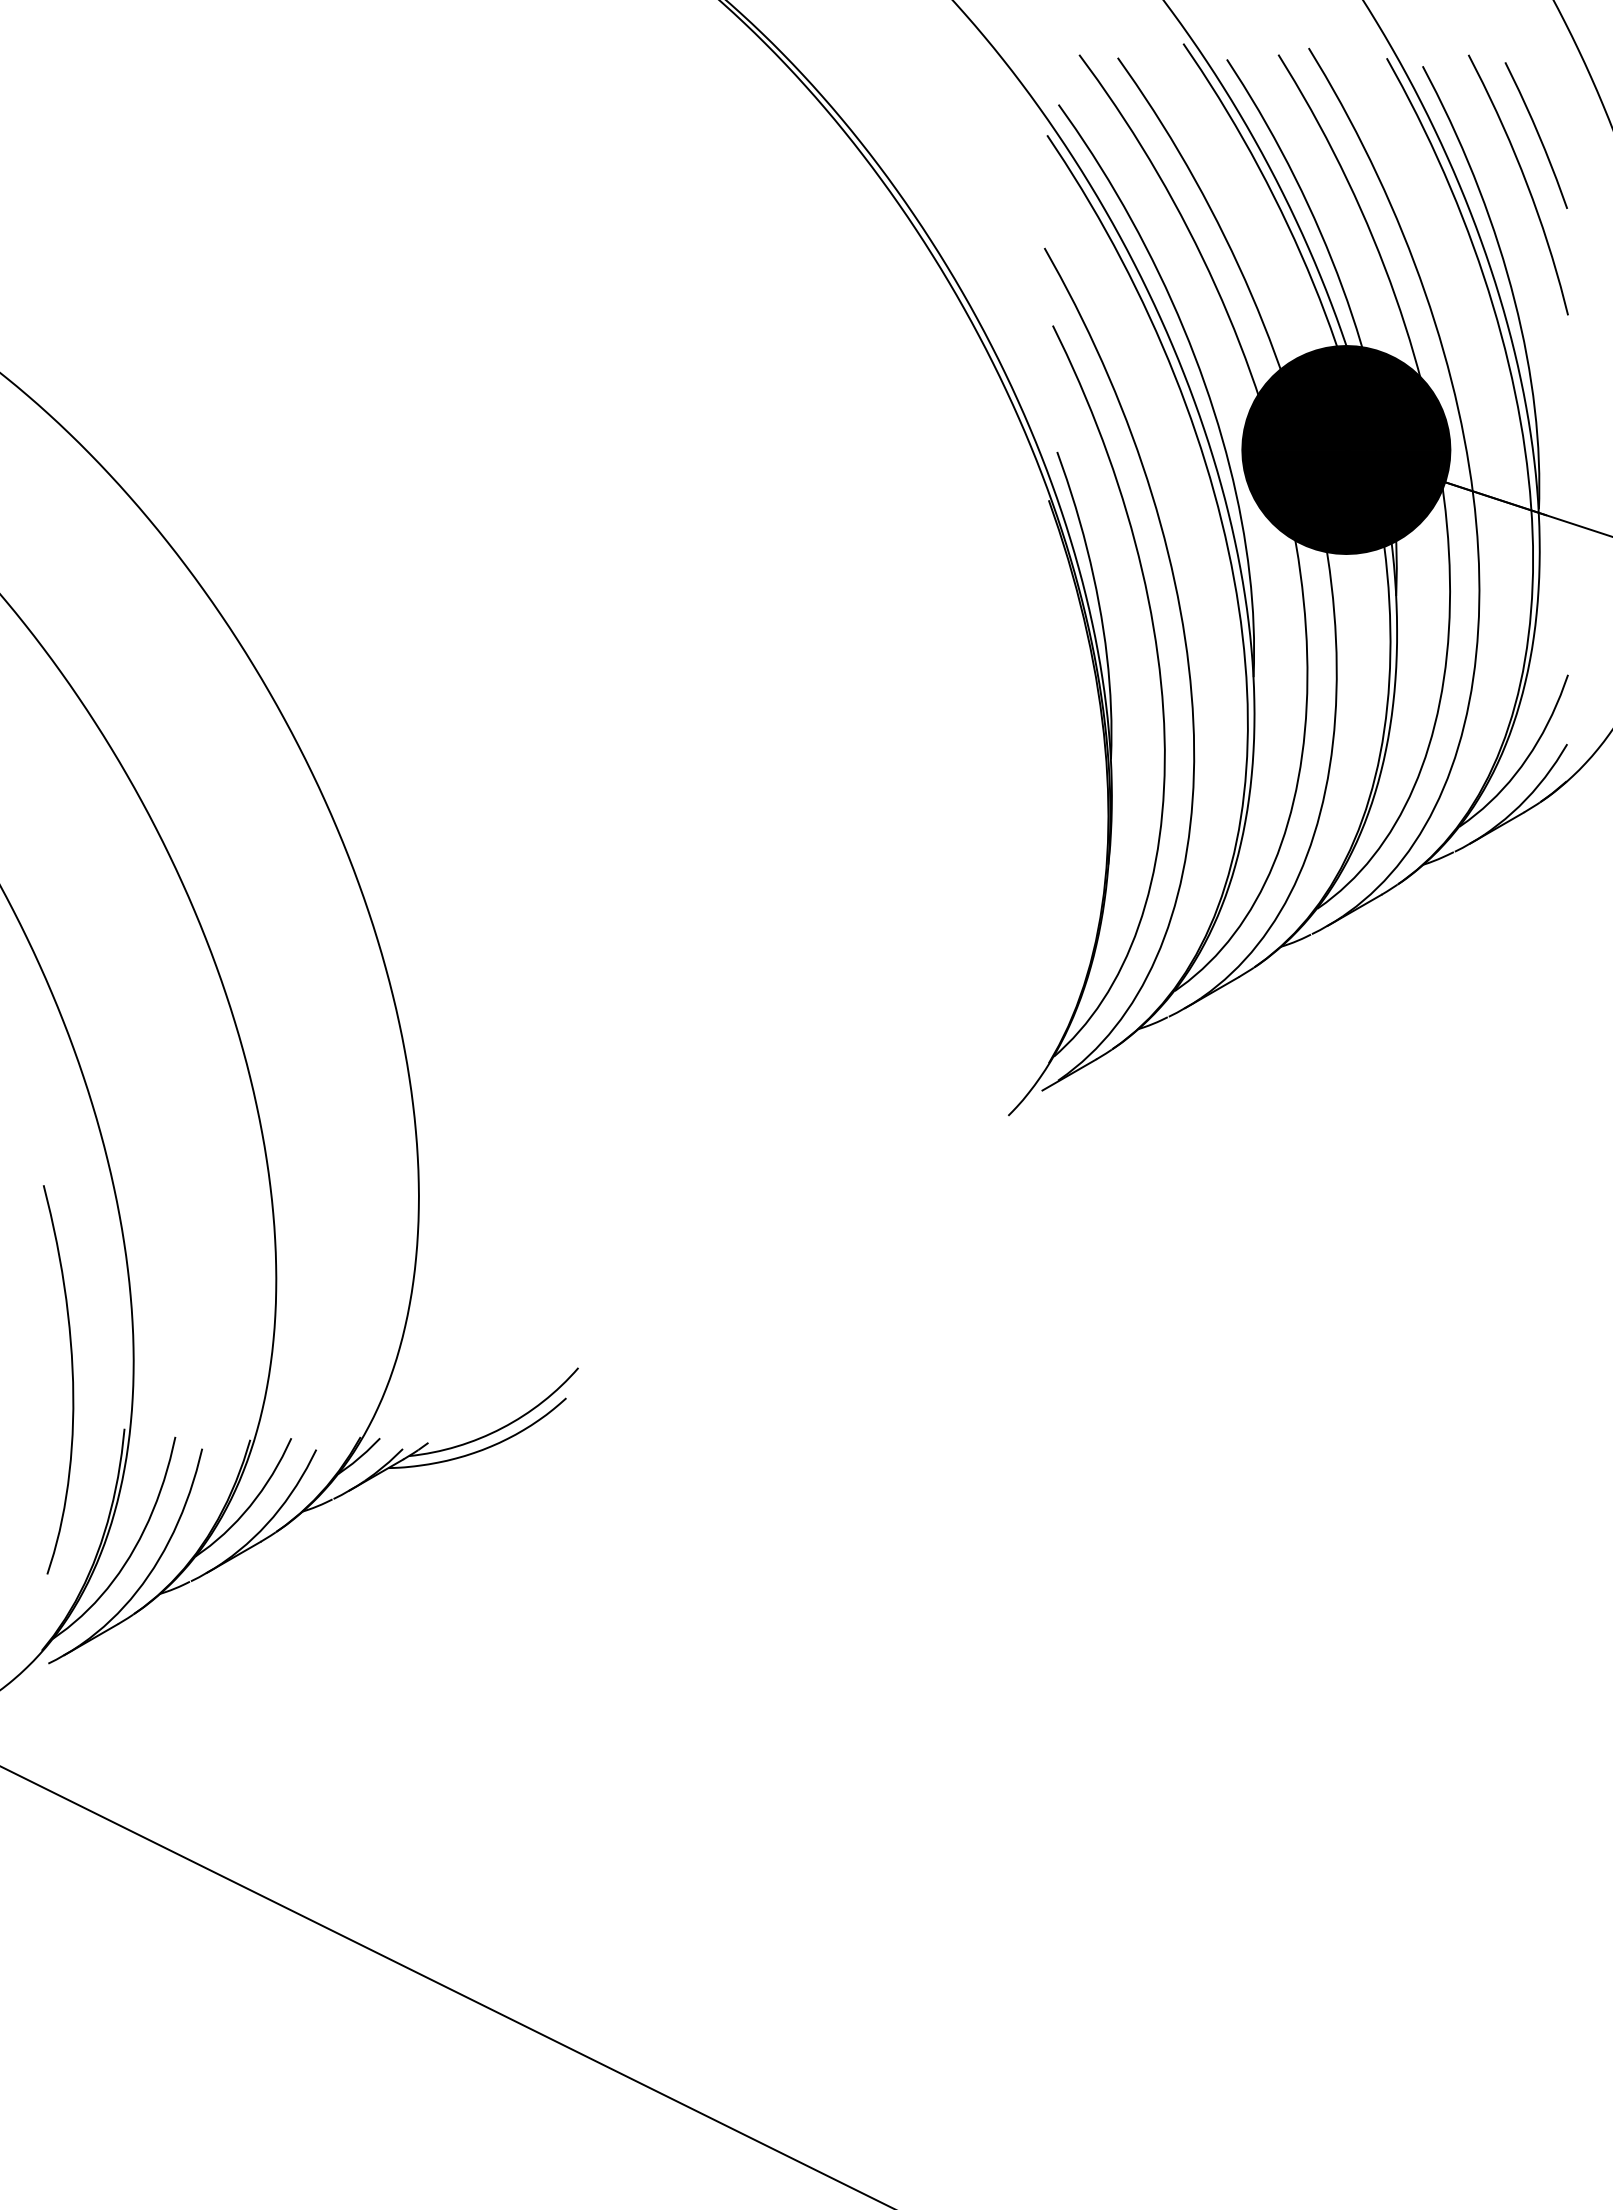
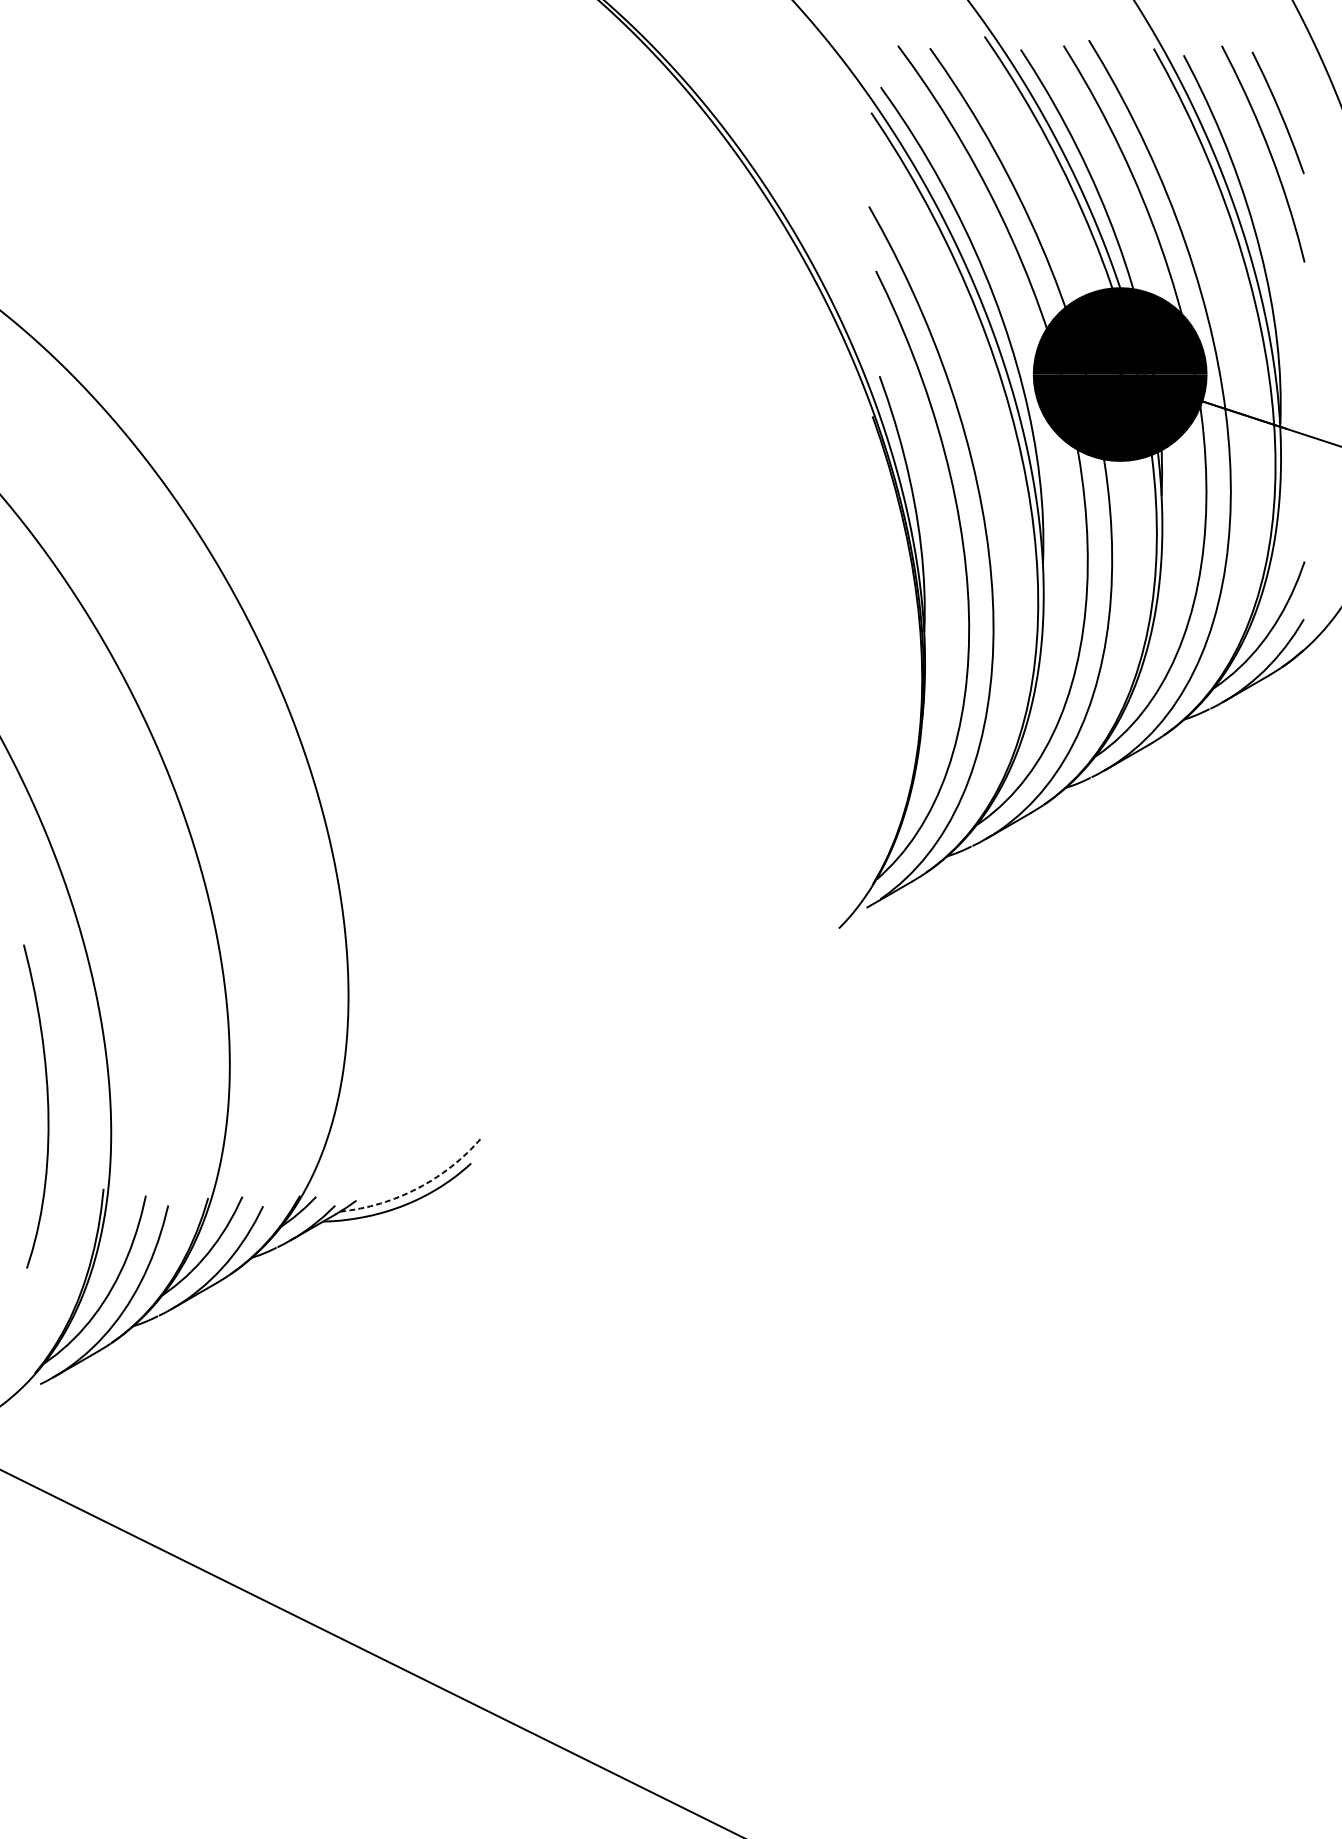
curve: (71, 1375) -> (47, 1102), moved
arc: (502, 1428) -> (418, 1188), solid -> dashed

